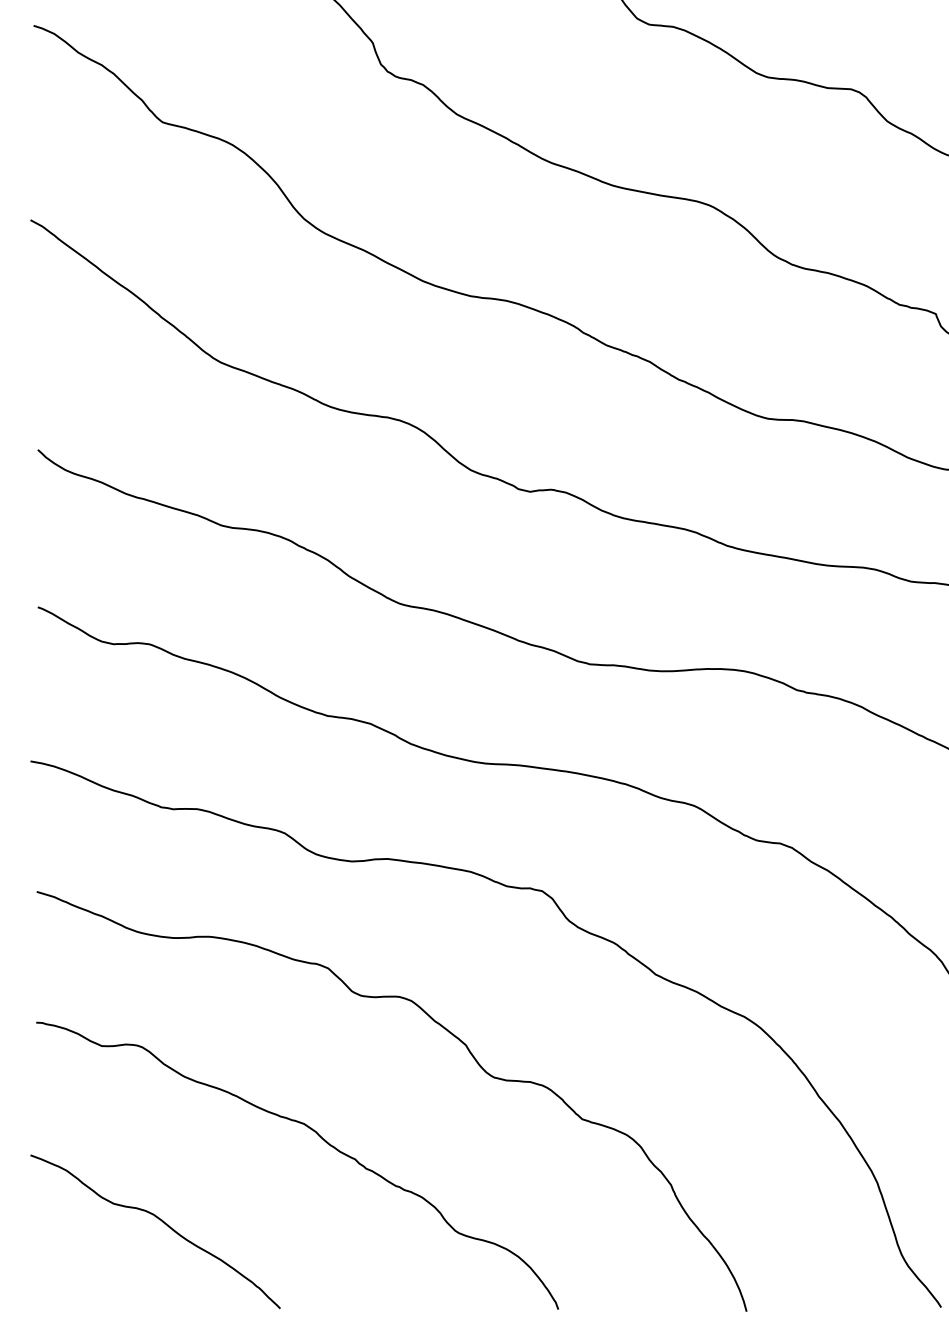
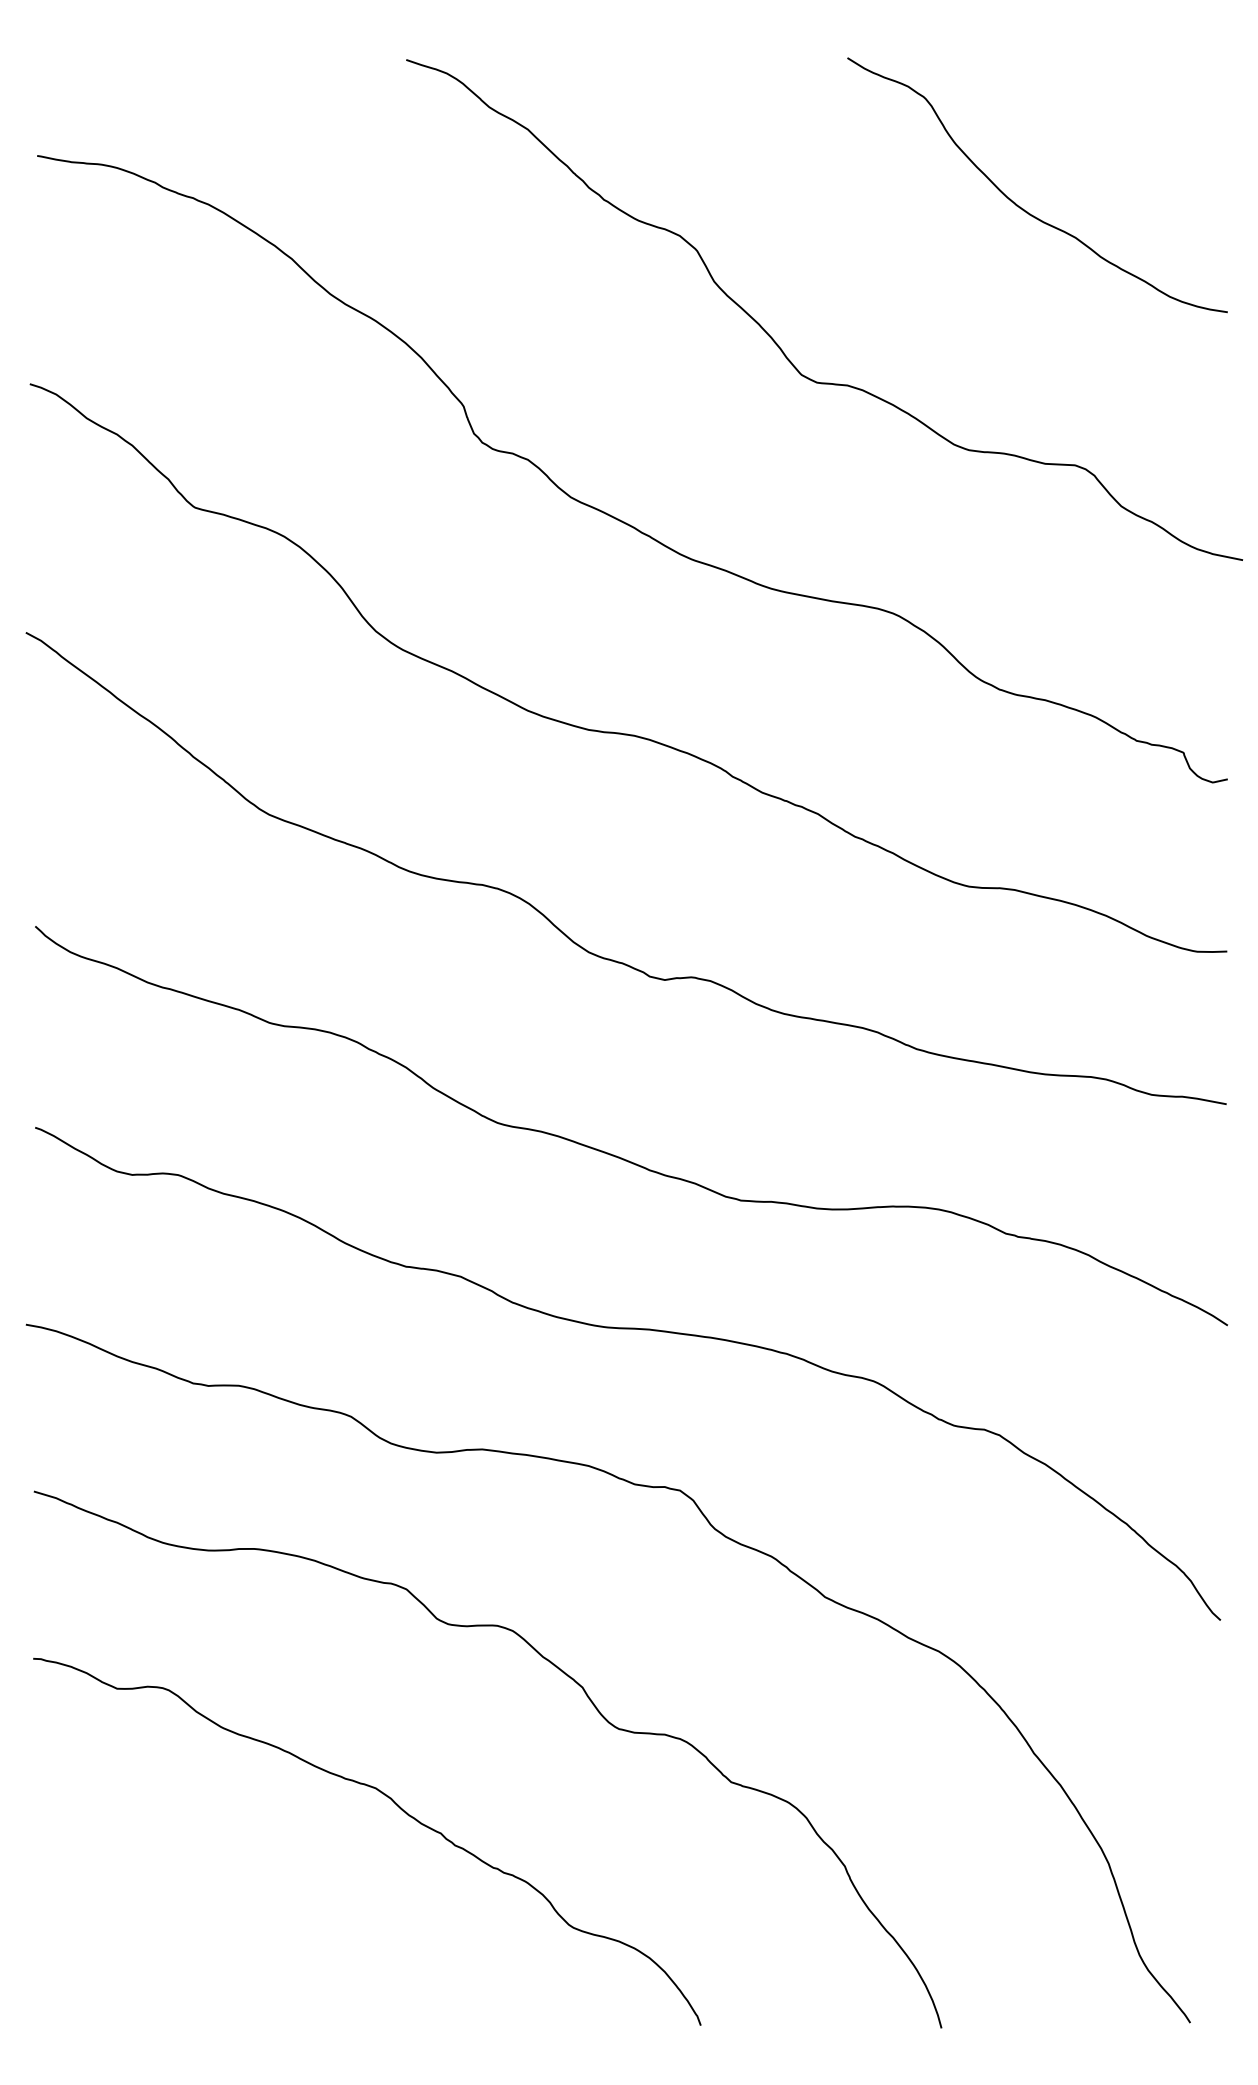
curve: (160, 1221) -> (192, 1912), removed

